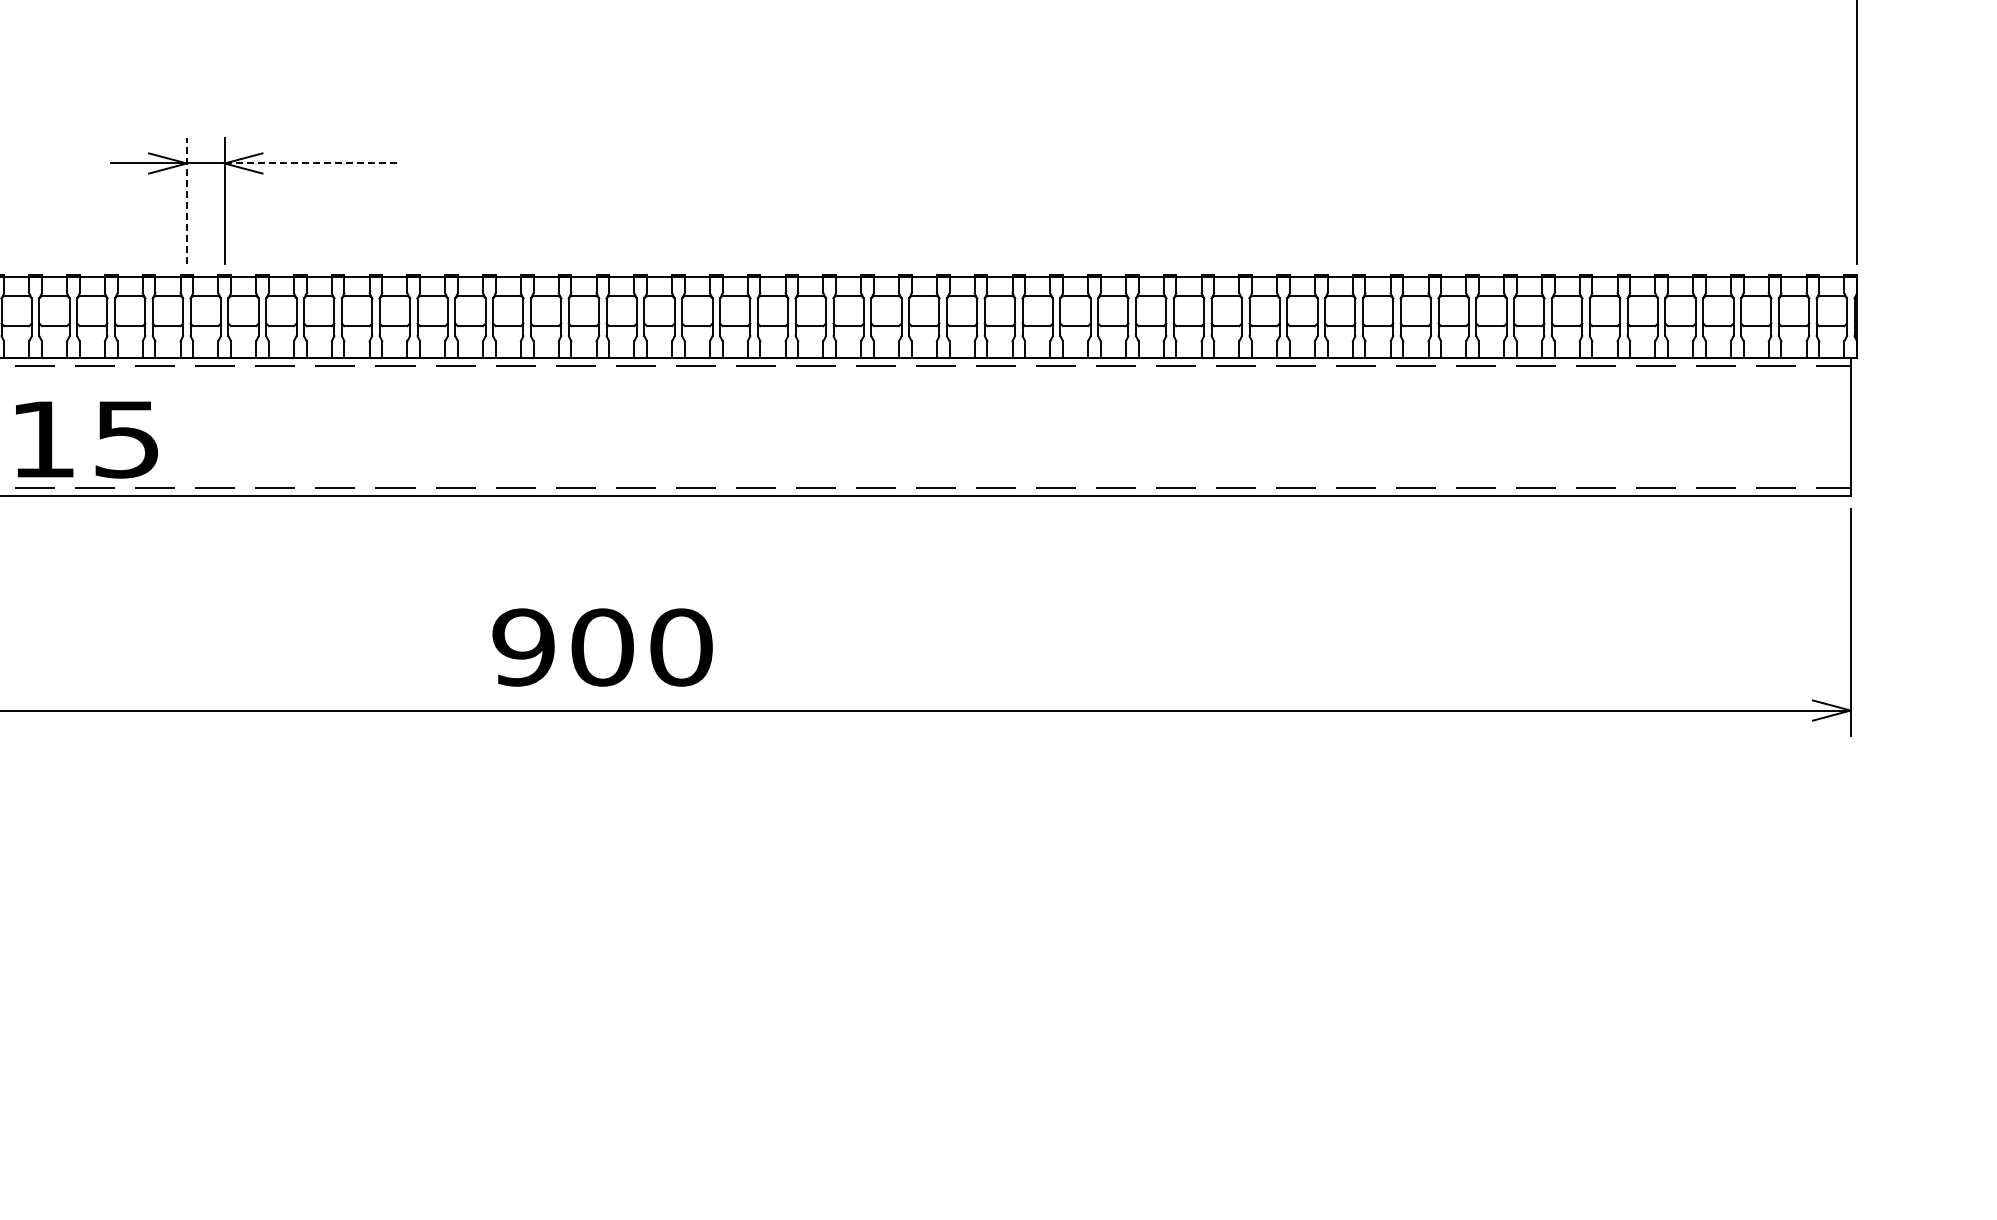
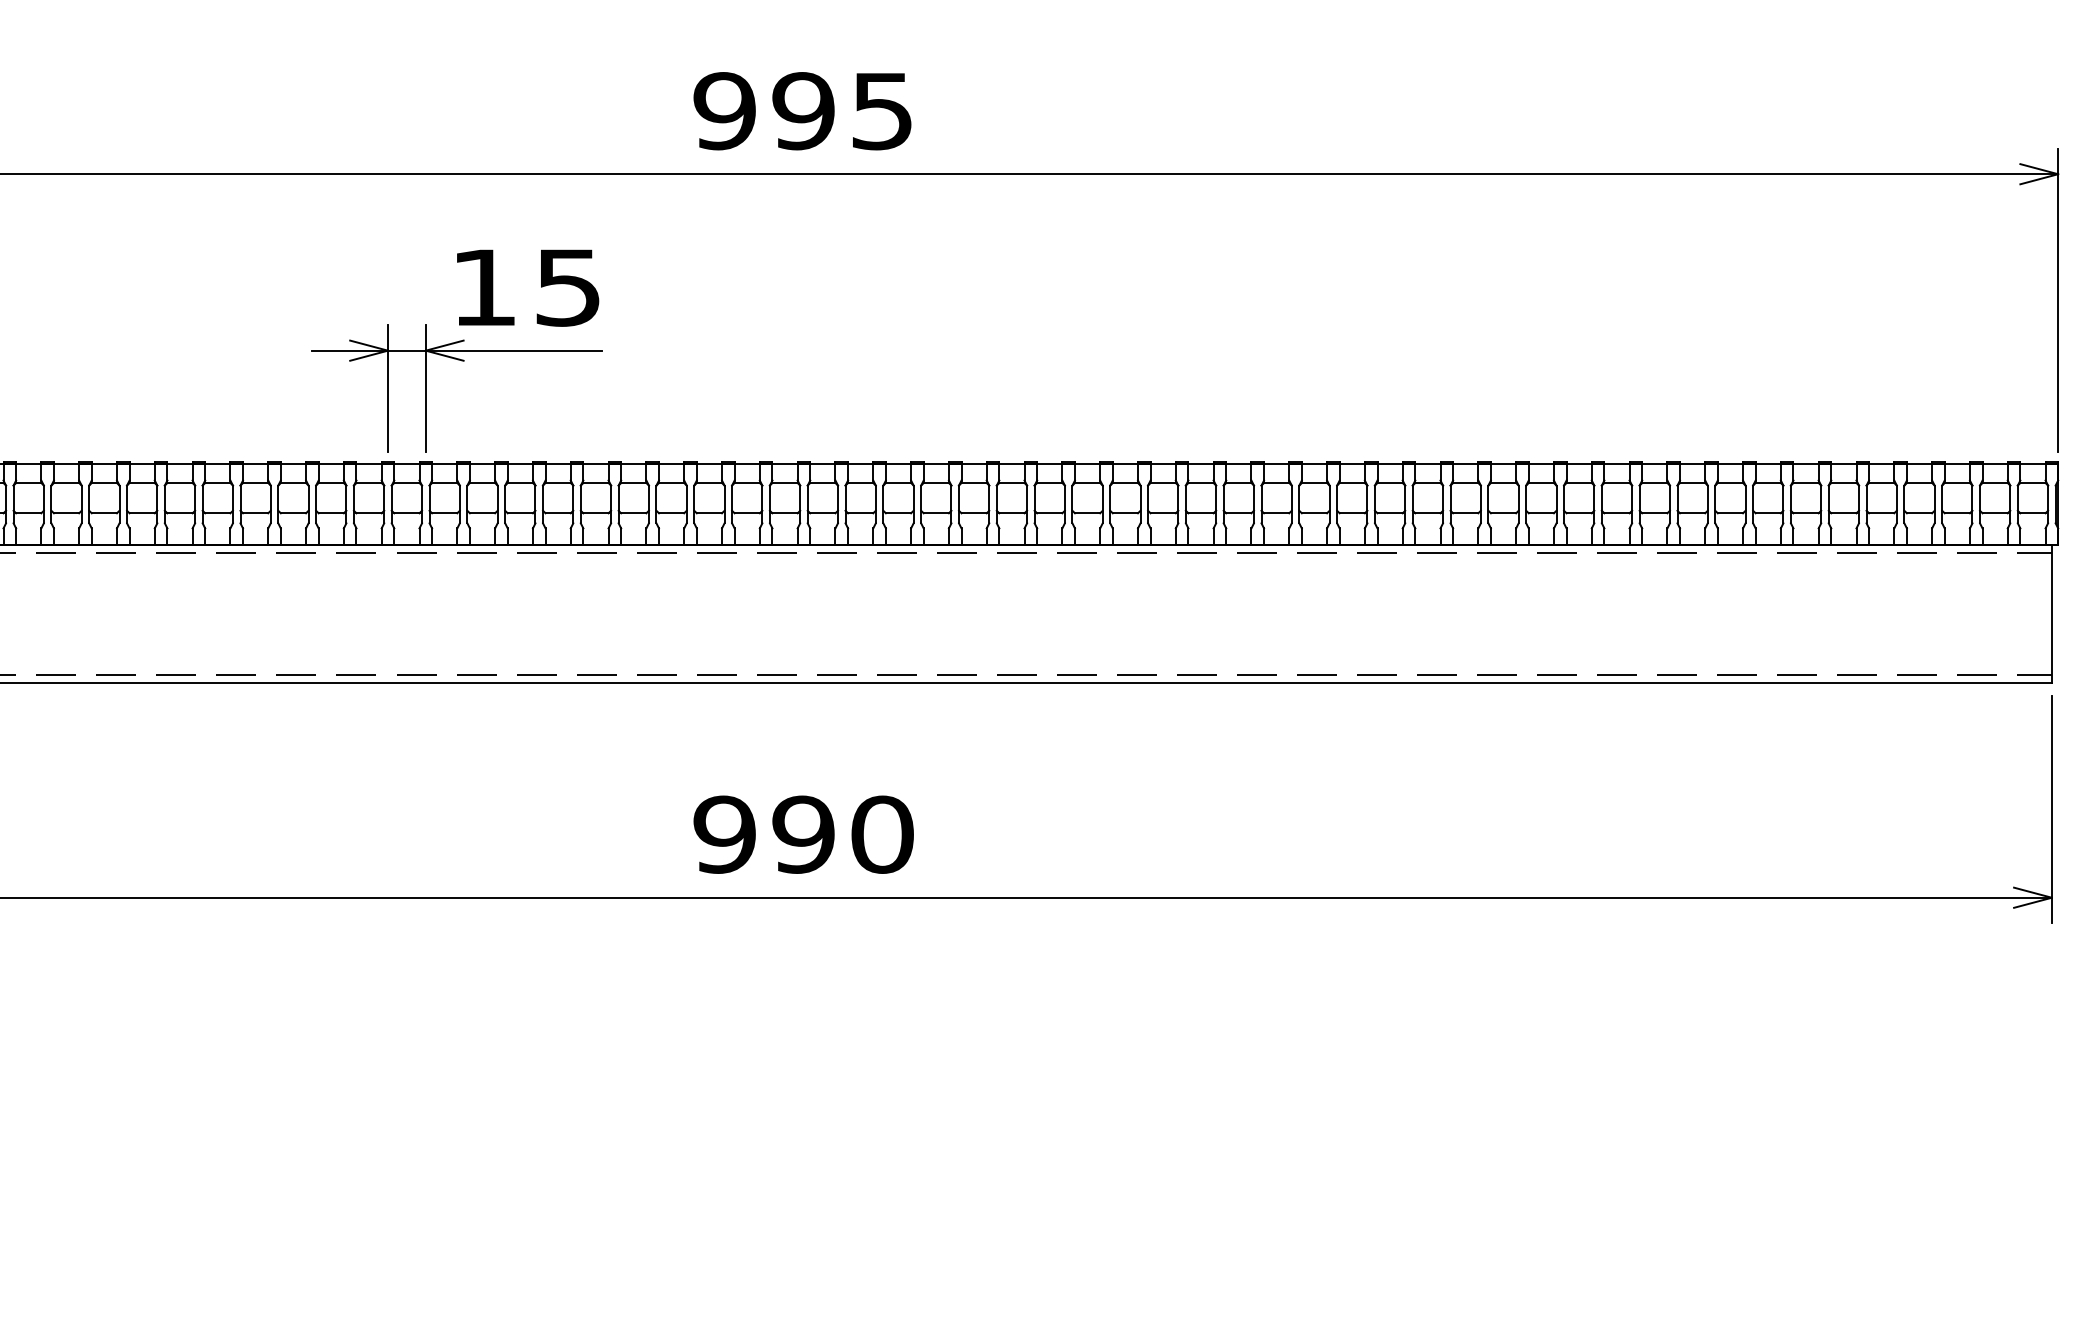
line: (313, 163) -> (514, 350), dashed -> solid
line: (186, 201) -> (387, 388), dashed -> solid
text: (87, 439) -> (528, 287), moved
text: (602, 647) -> (803, 834), 900 -> 990

